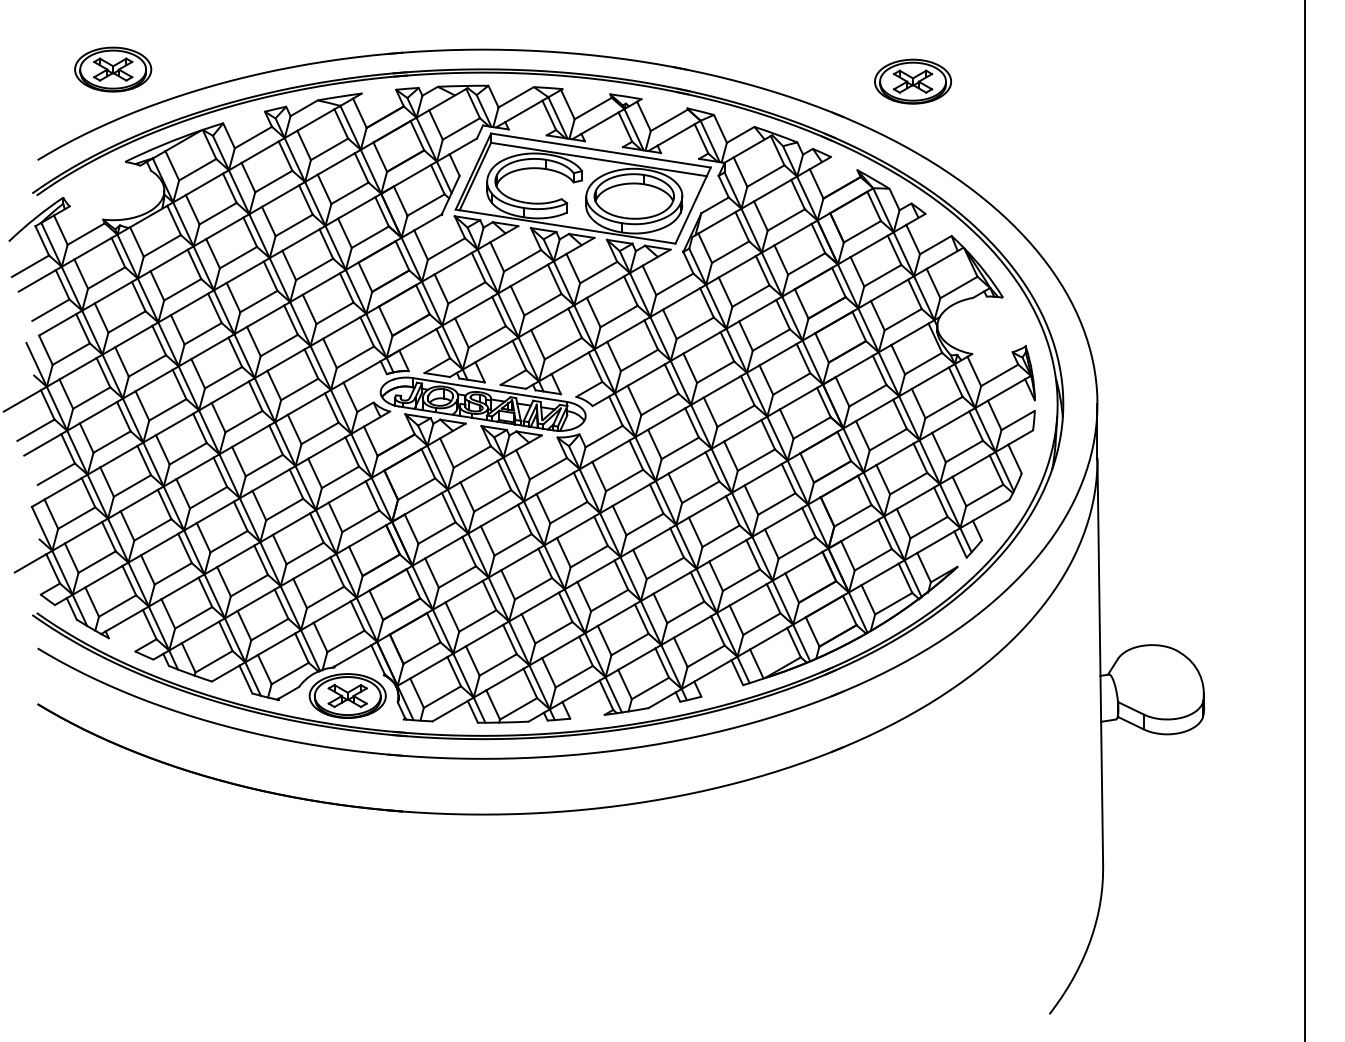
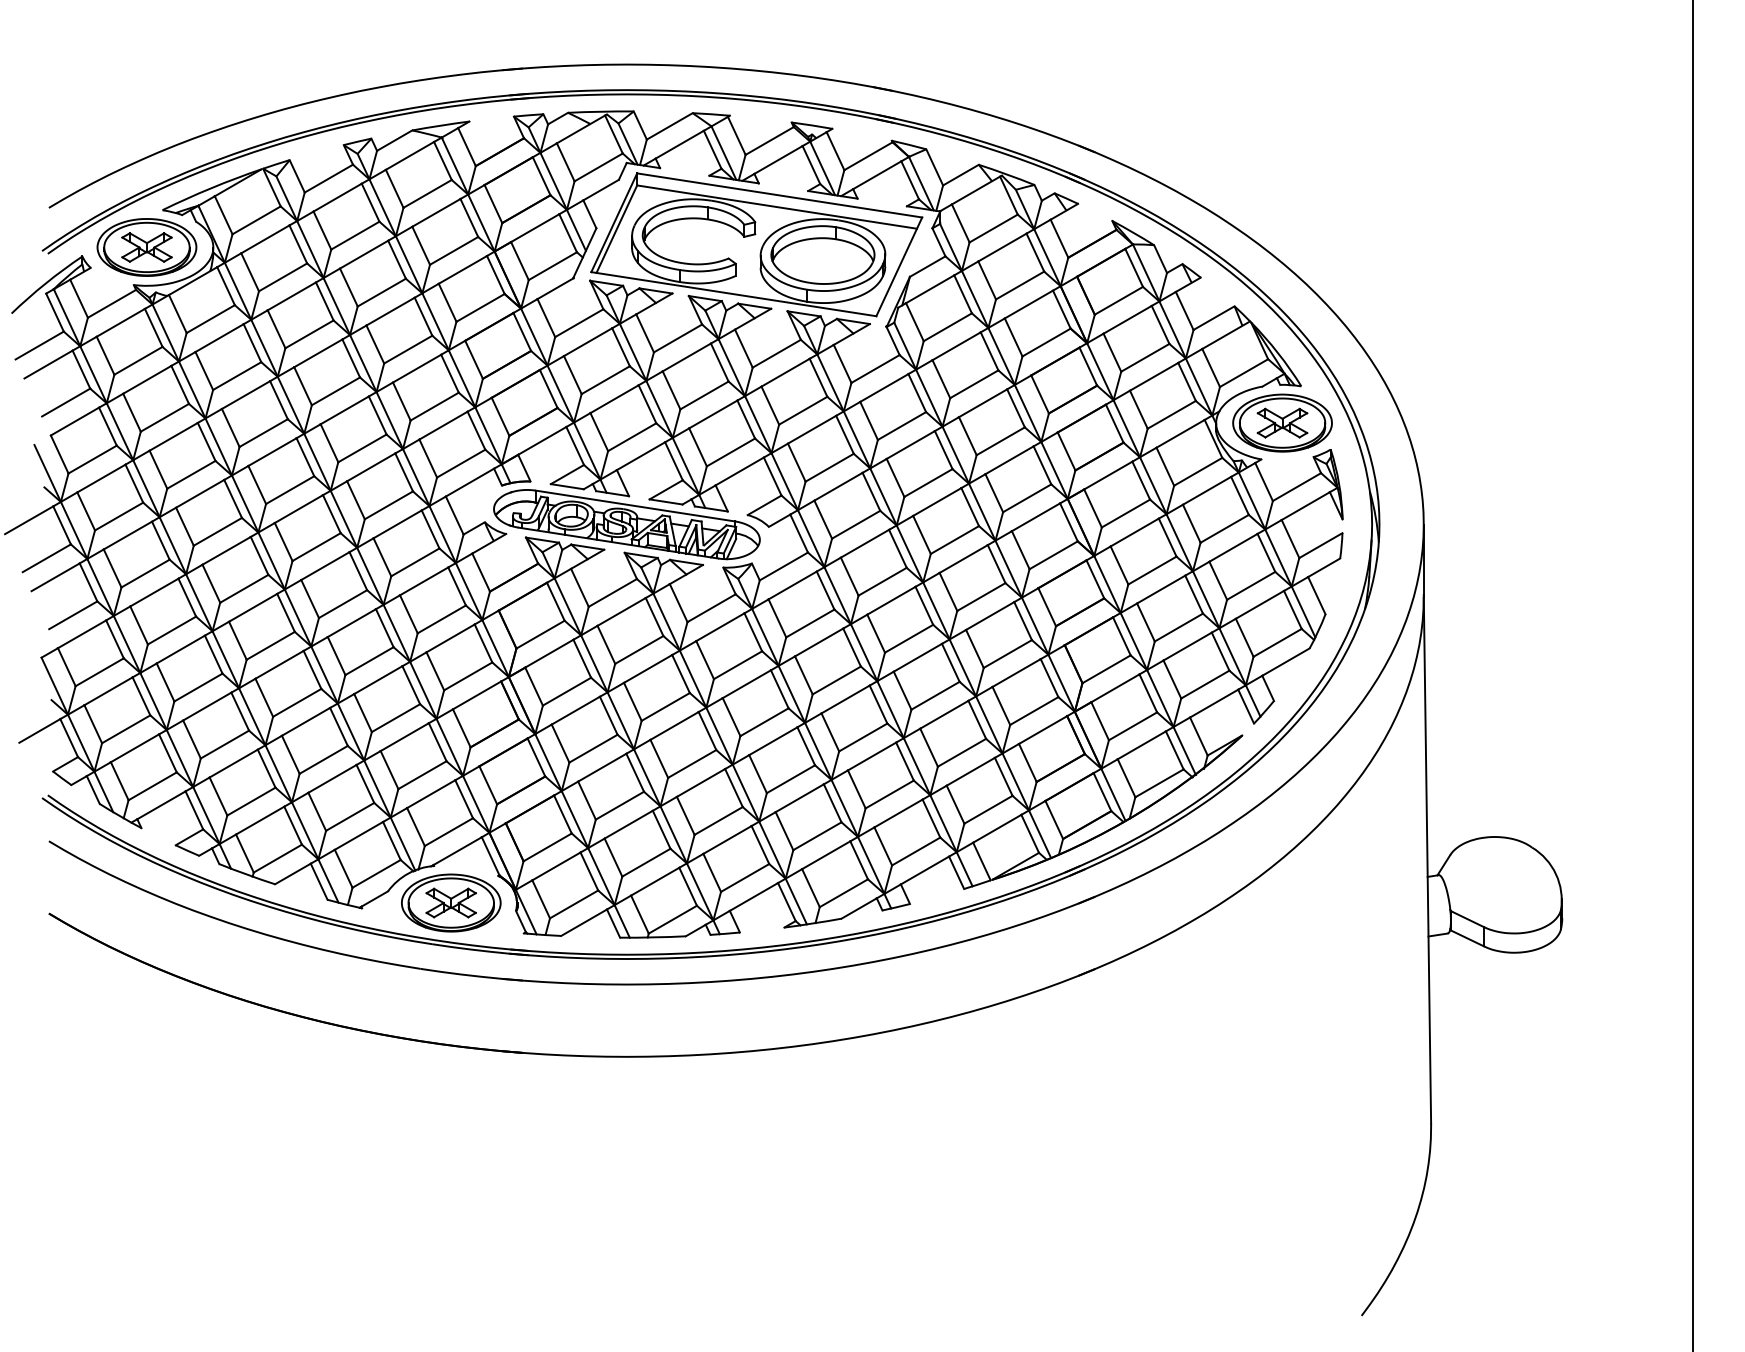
part: (112, 69) -> (146, 247), moved
part: (913, 81) -> (1282, 422), moved

